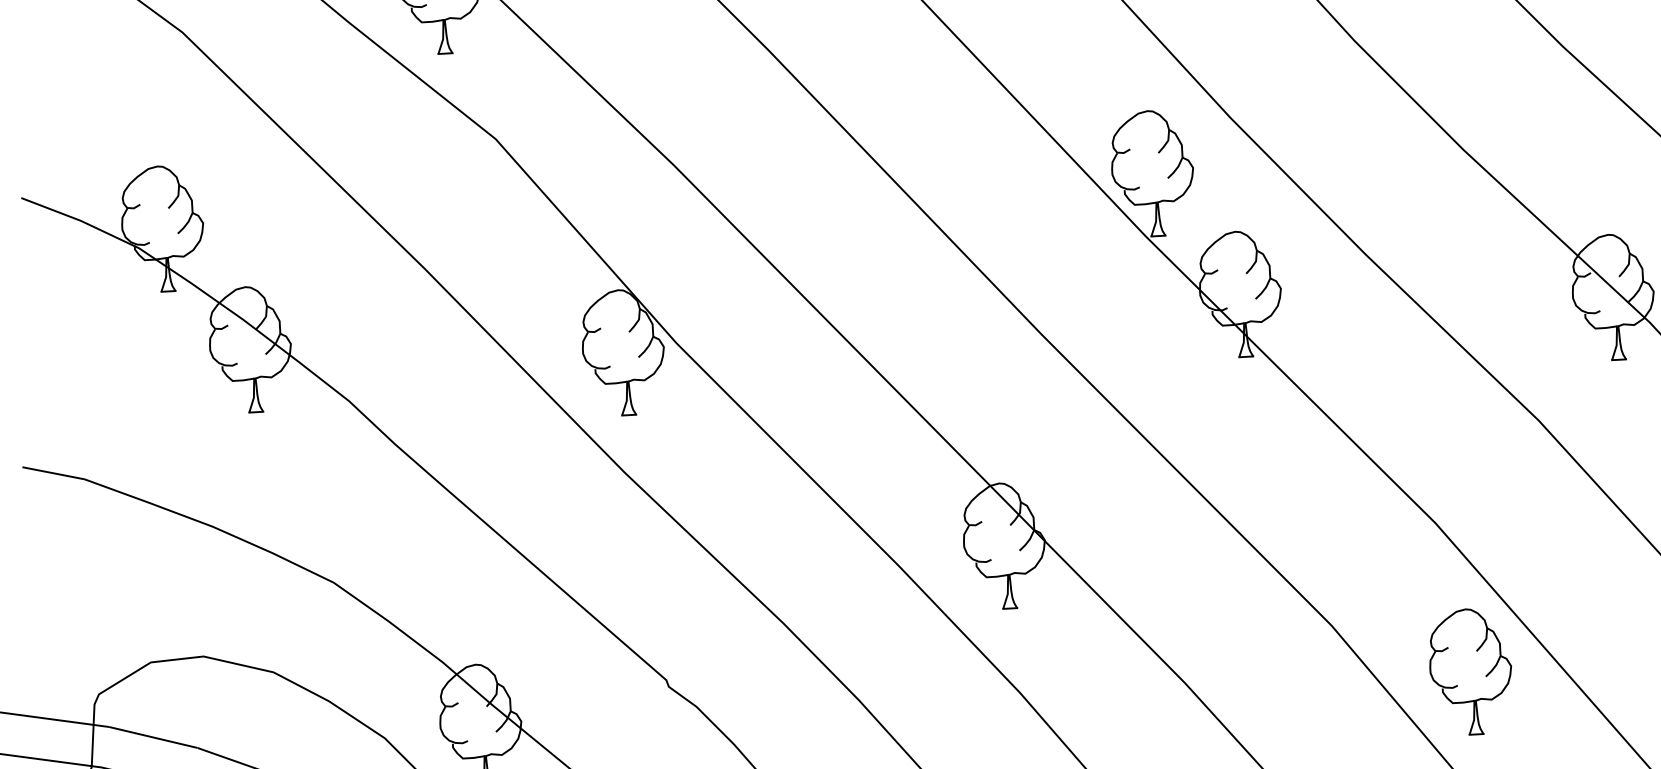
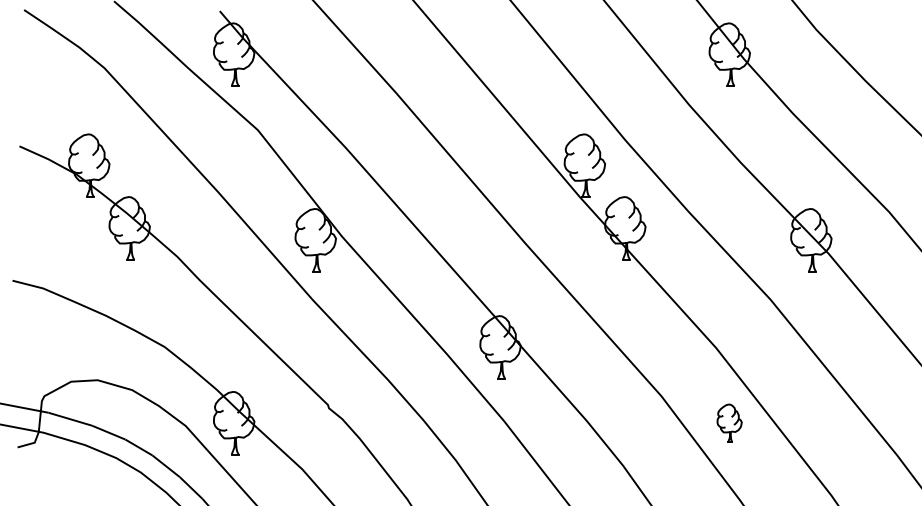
part: (1470, 672) -> (729, 423), size x0.6

